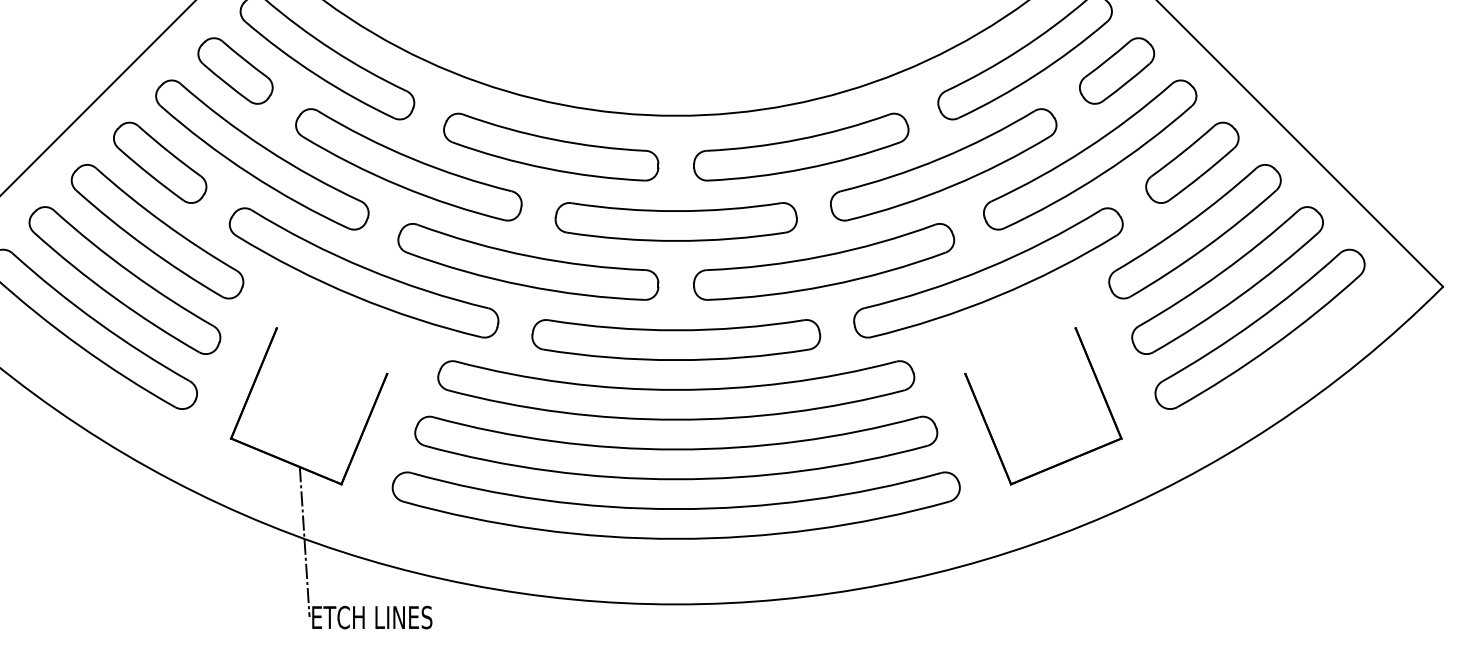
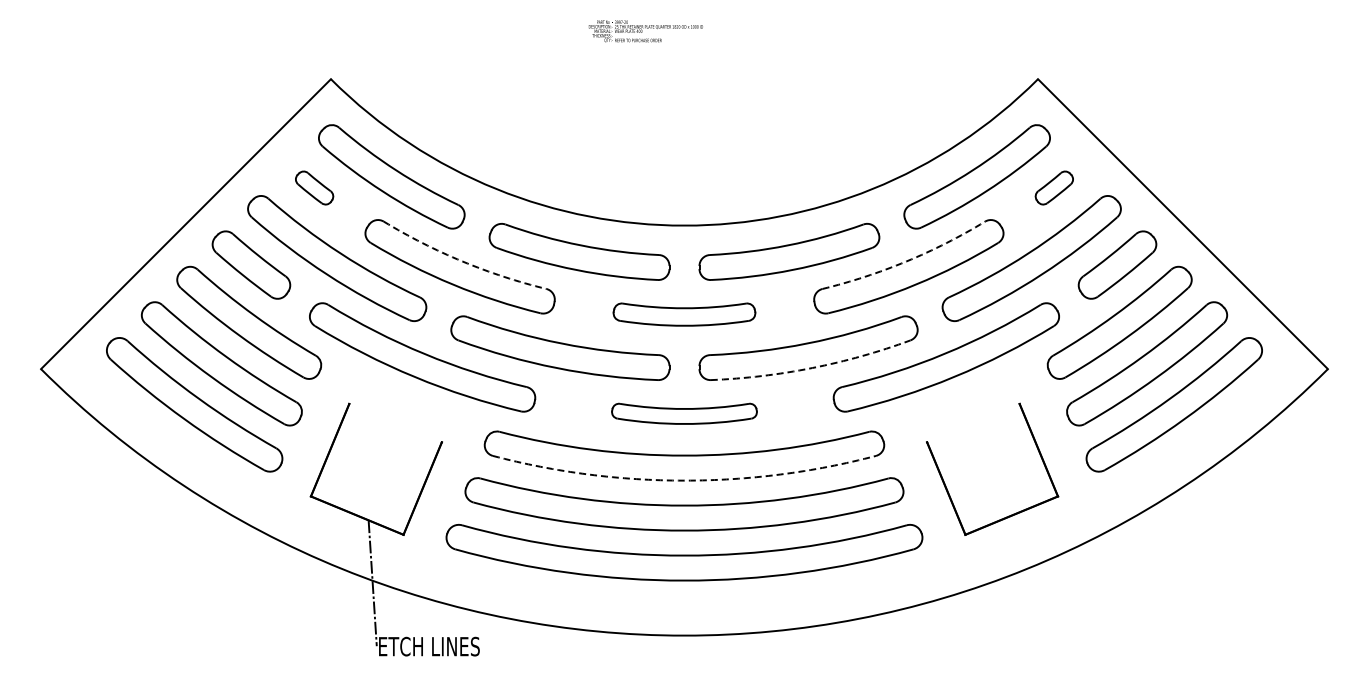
part: (235, 70) -> (314, 187), size x0.6
part: (1117, 70) -> (1054, 187), size x0.6
arc: (411, 158) -> (462, 261), solid -> dashed
arc: (940, 158) -> (906, 261), solid -> dashed
part: (676, 221) -> (684, 314), size x0.7
arc: (828, 286) -> (812, 368), solid -> dashed
part: (676, 339) -> (684, 413), size x0.6
arc: (676, 419) -> (684, 480), solid -> dashed

